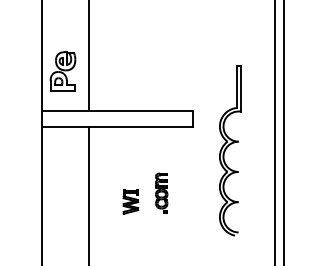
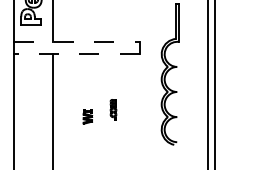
line: (117, 111) -> (76, 41), solid -> dashed
line: (117, 126) -> (76, 54), solid -> dashed
part: (161, 192) -> (113, 109), size x0.6
part: (130, 201) -> (87, 116), size x0.7

